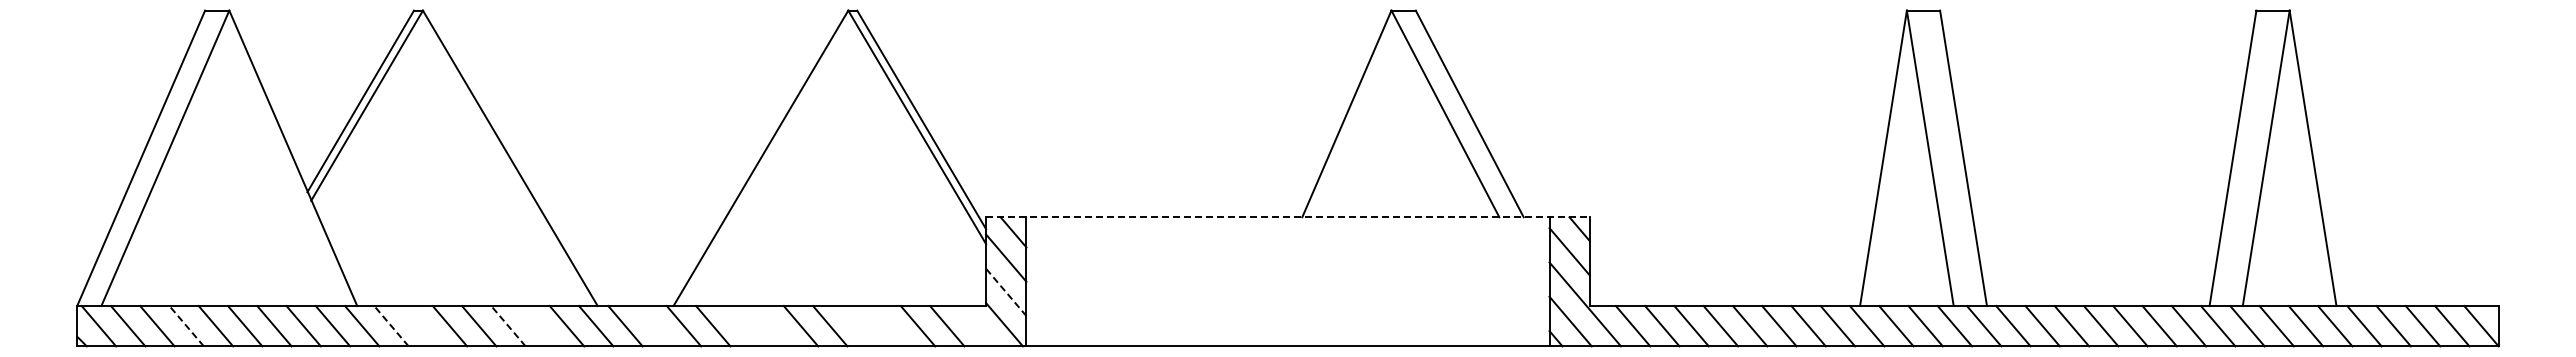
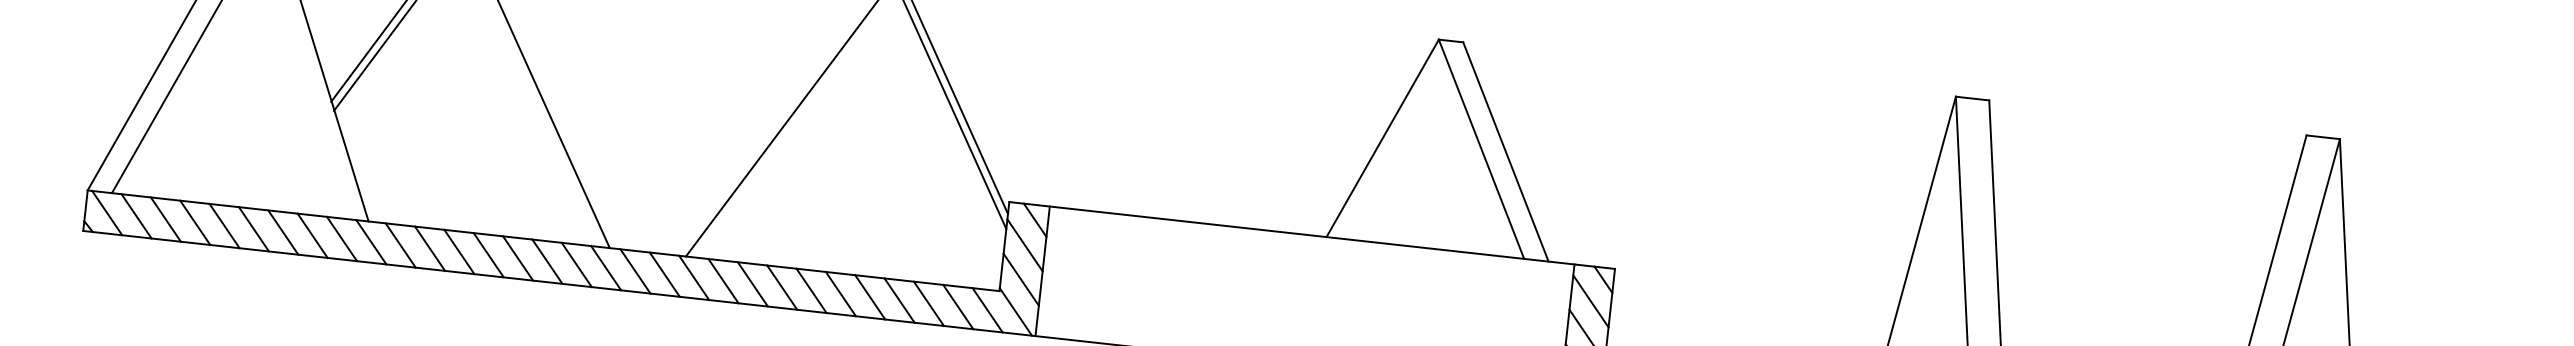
line: (1288, 217) -> (1312, 235), dashed -> solid
line: (1005, 292) -> (1020, 279), dashed -> solid
line: (186, 326) -> (195, 223), dashed -> solid
line: (391, 326) -> (400, 245), dashed -> solid
line: (420, 326) -> (429, 249), added
line: (508, 326) -> (518, 258), dashed -> solid
line: (537, 326) -> (547, 261), added
line: (654, 326) -> (664, 274), added
line: (742, 326) -> (752, 284), added
line: (771, 326) -> (781, 287), added
line: (859, 326) -> (870, 297), added
line: (888, 326) -> (899, 300), added
line: (976, 326) -> (987, 310), added

